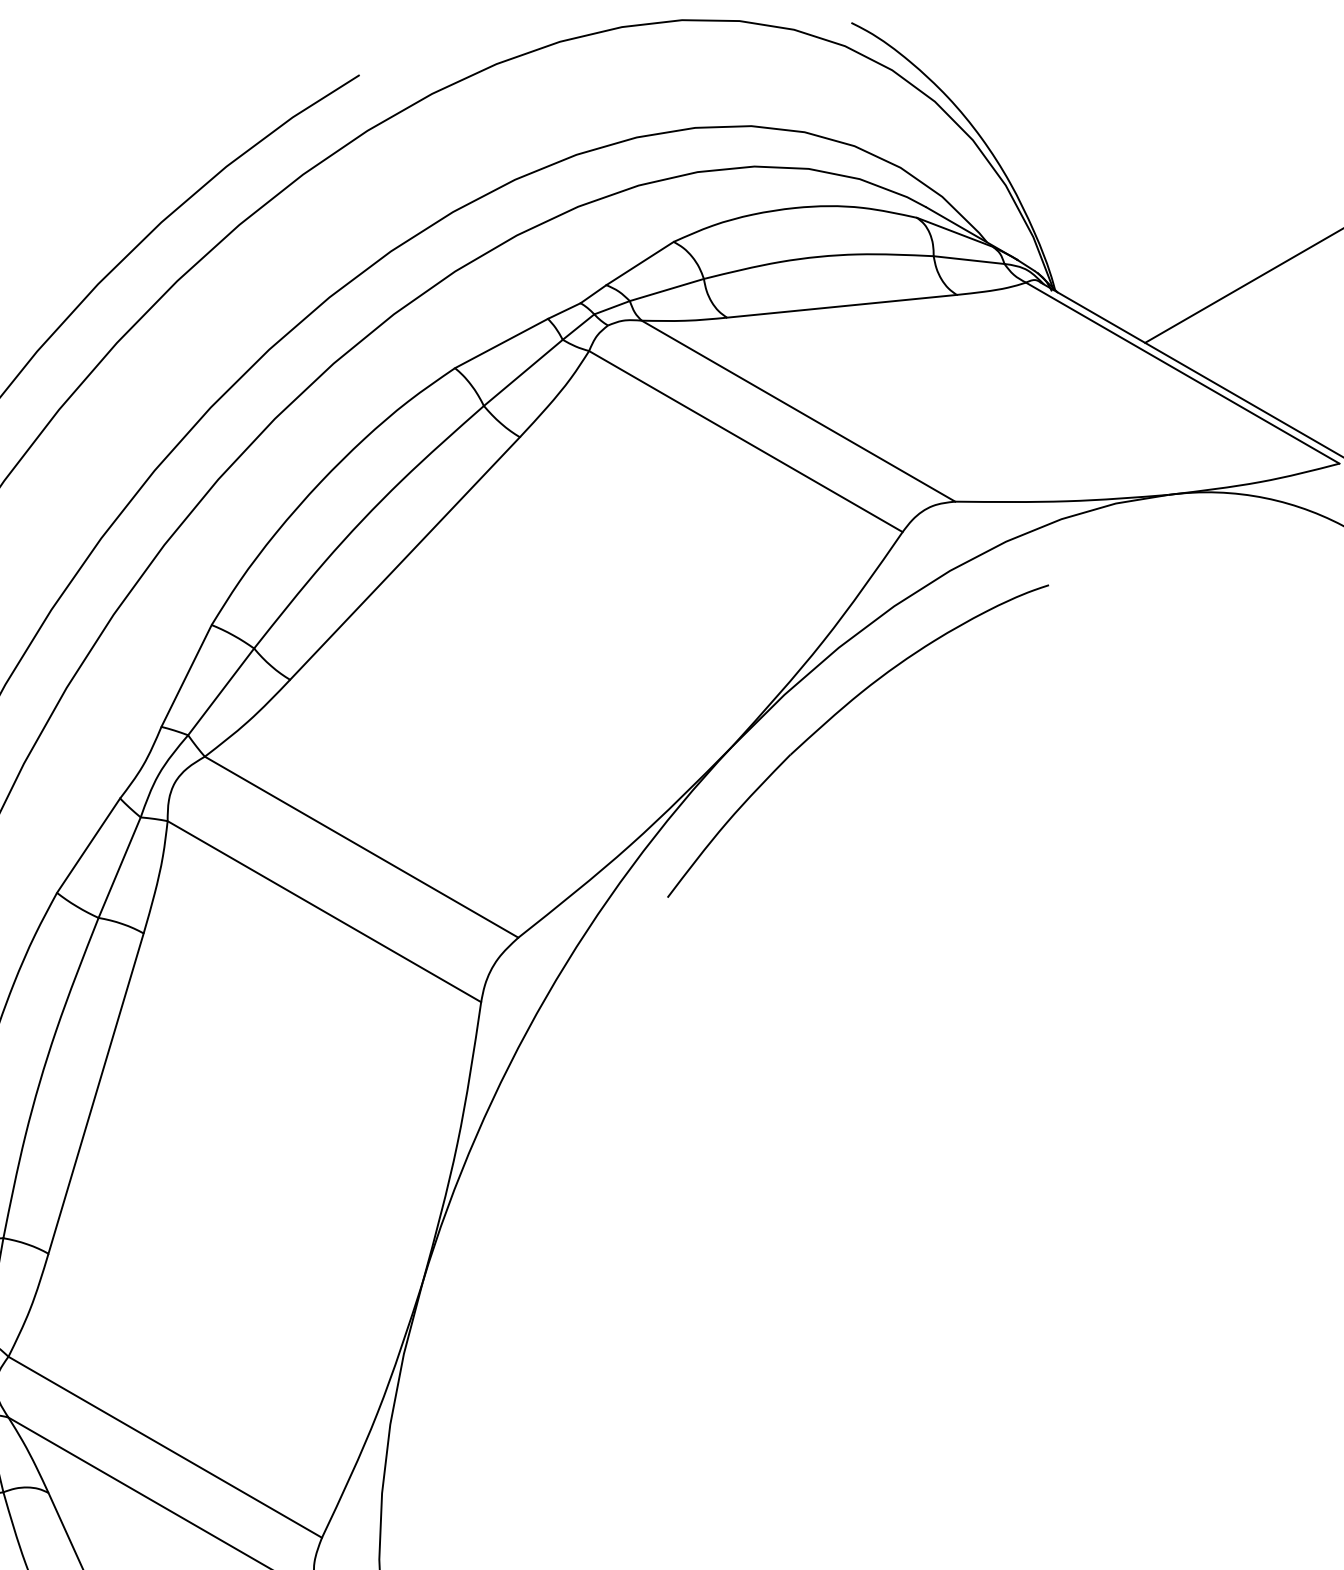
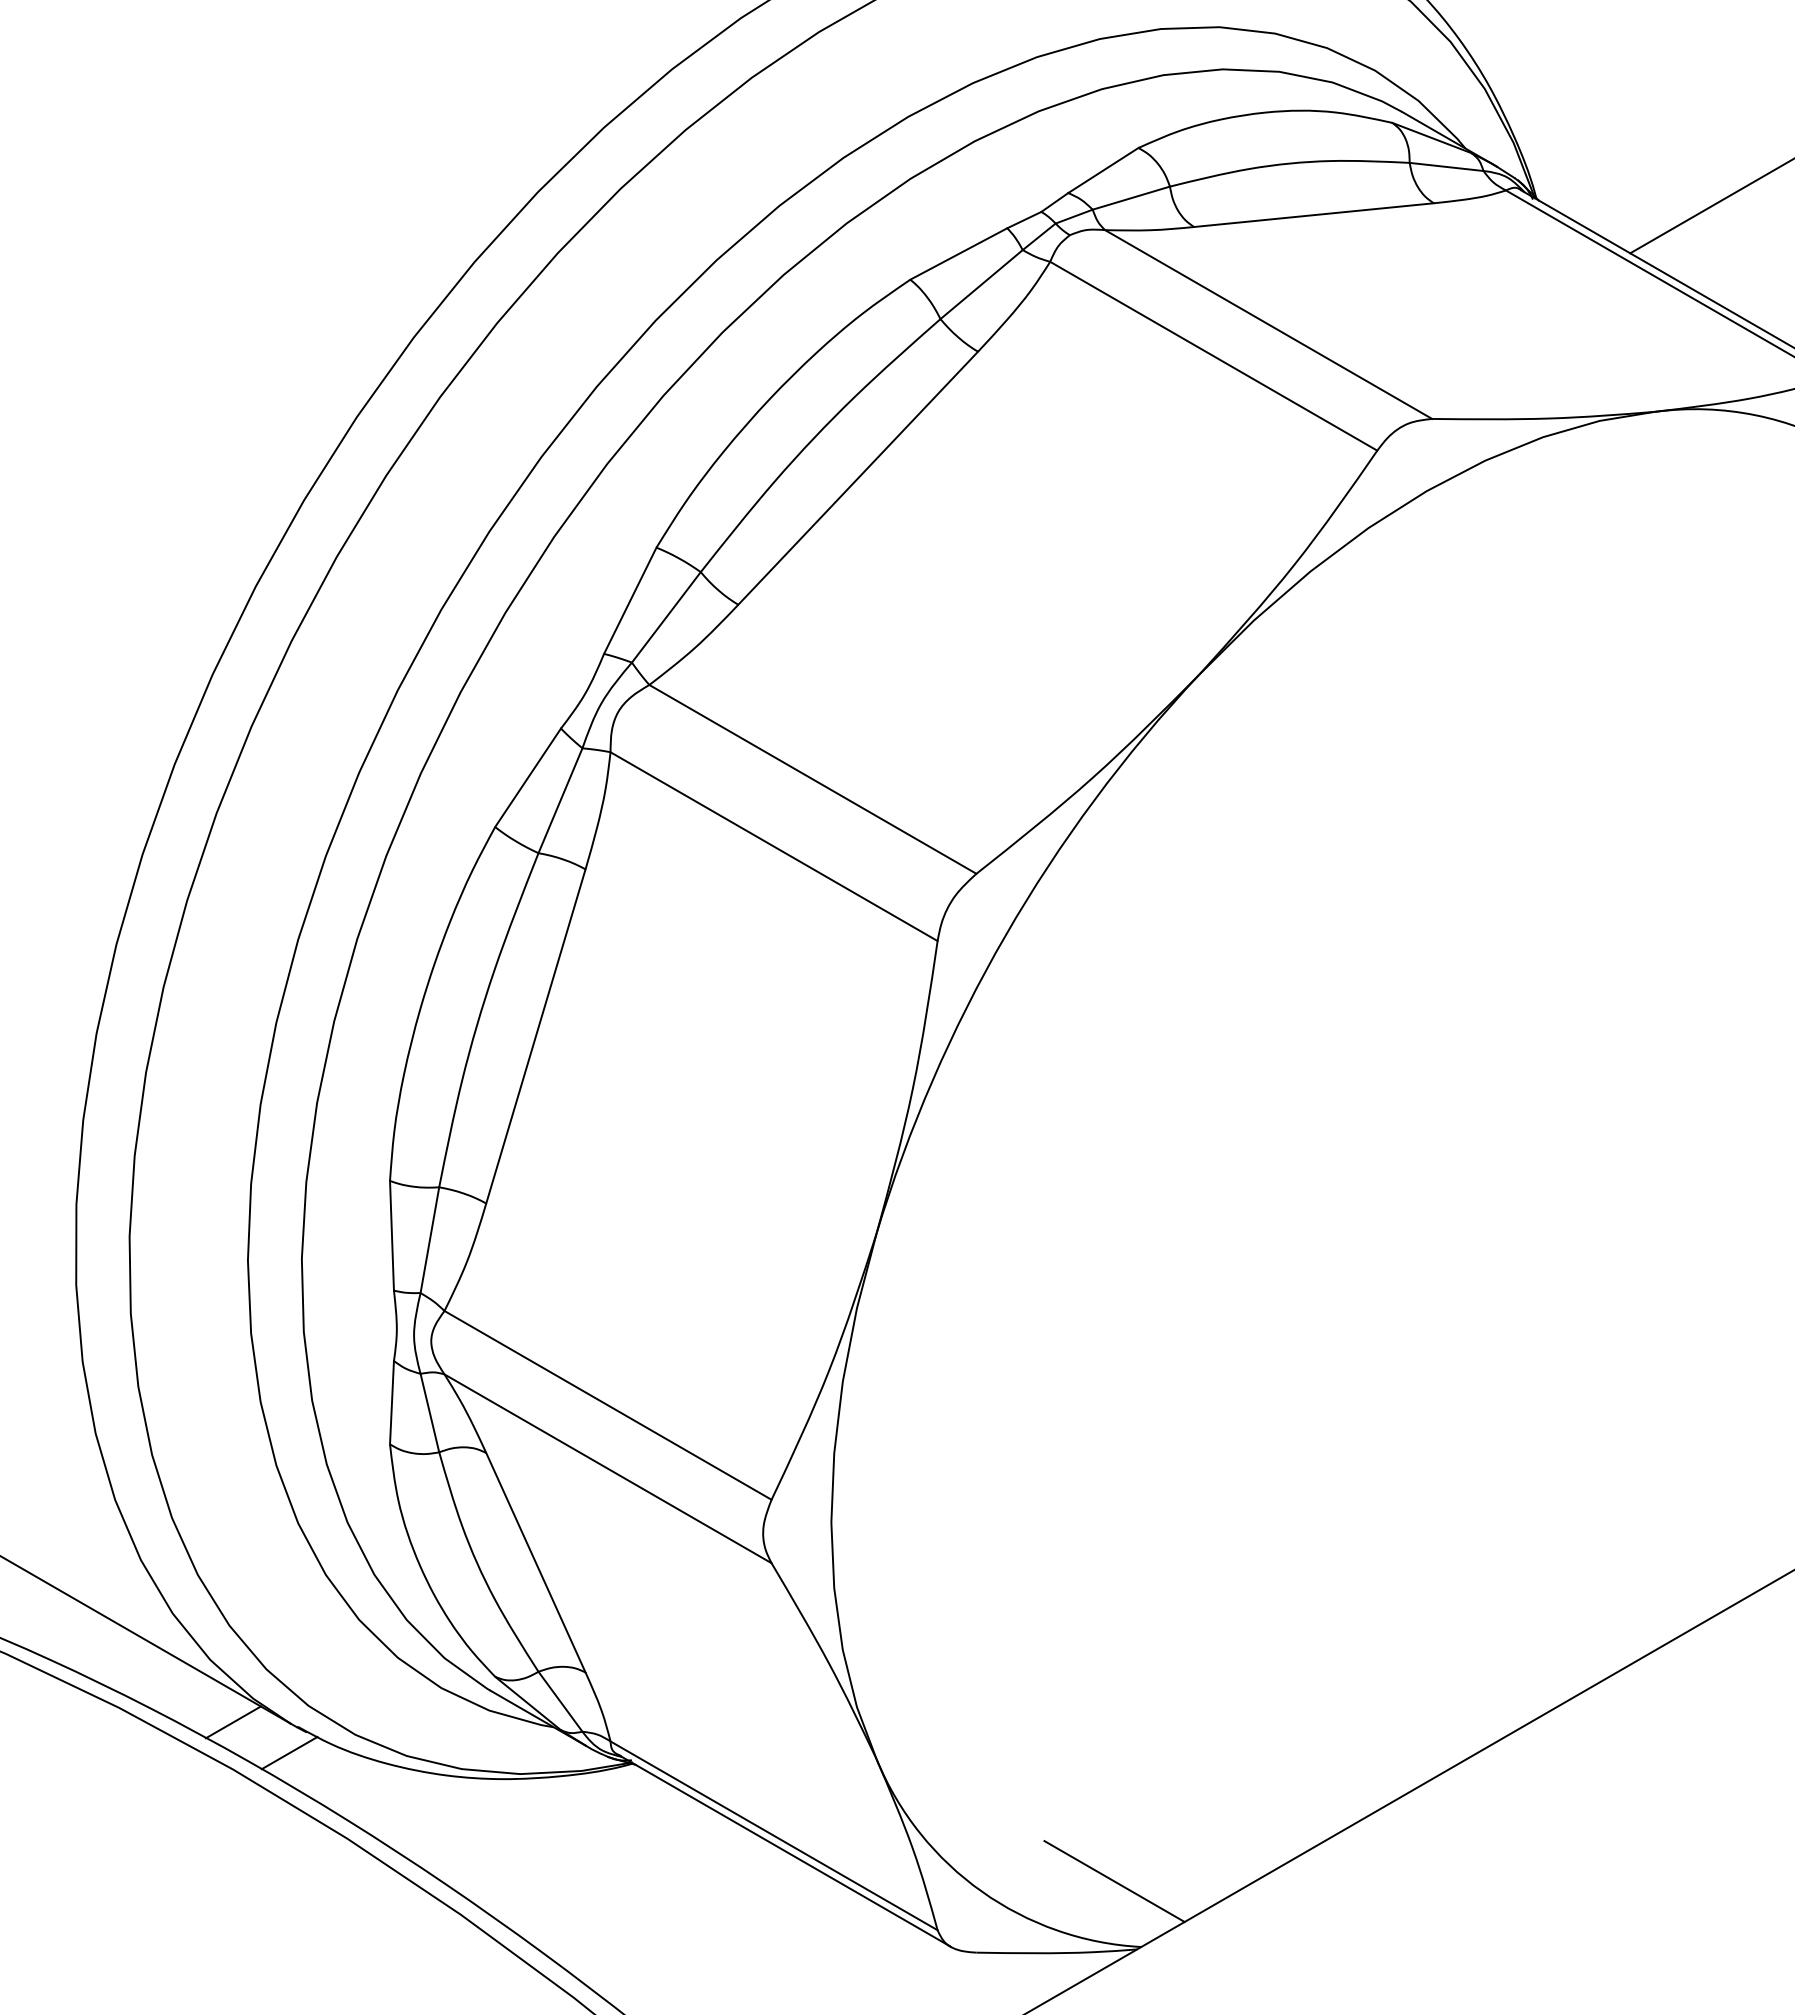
part: (837, 714) -> (1309, 640), removed

